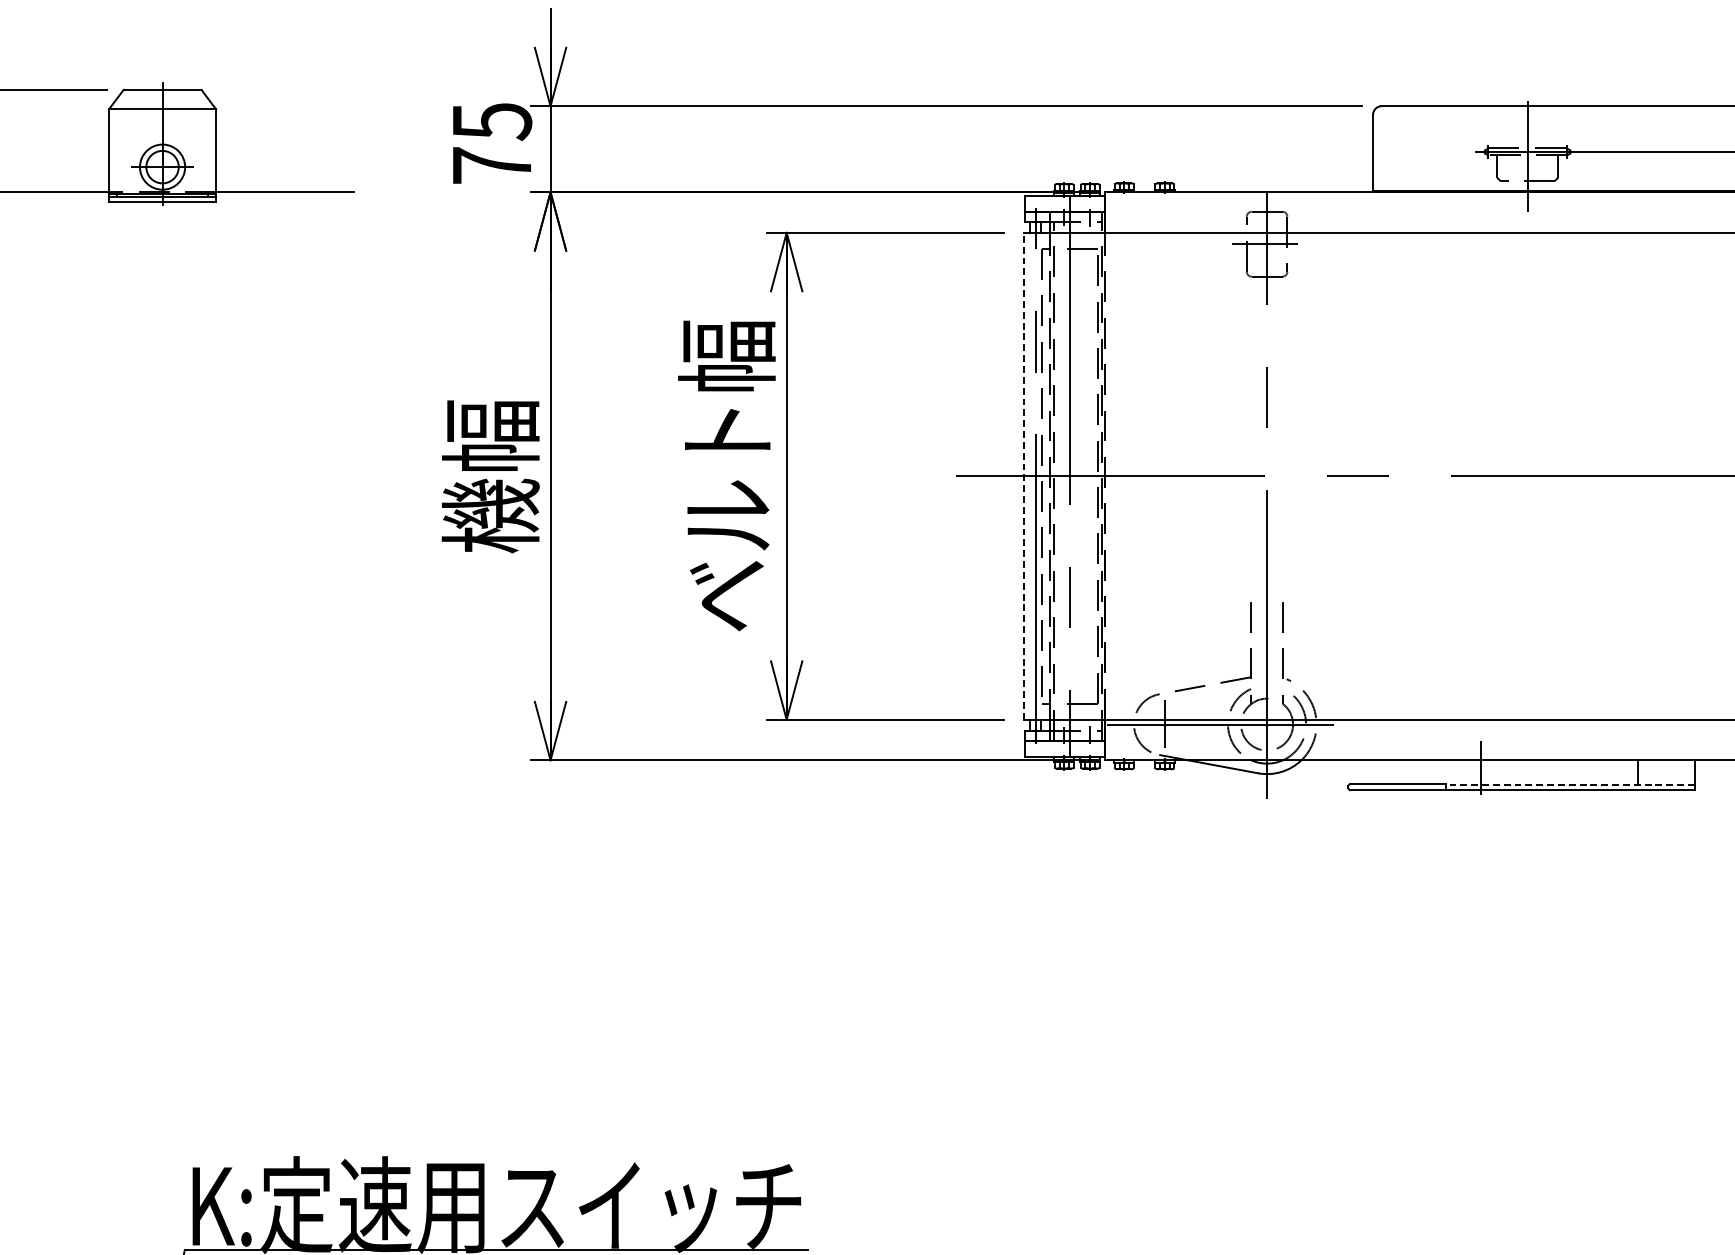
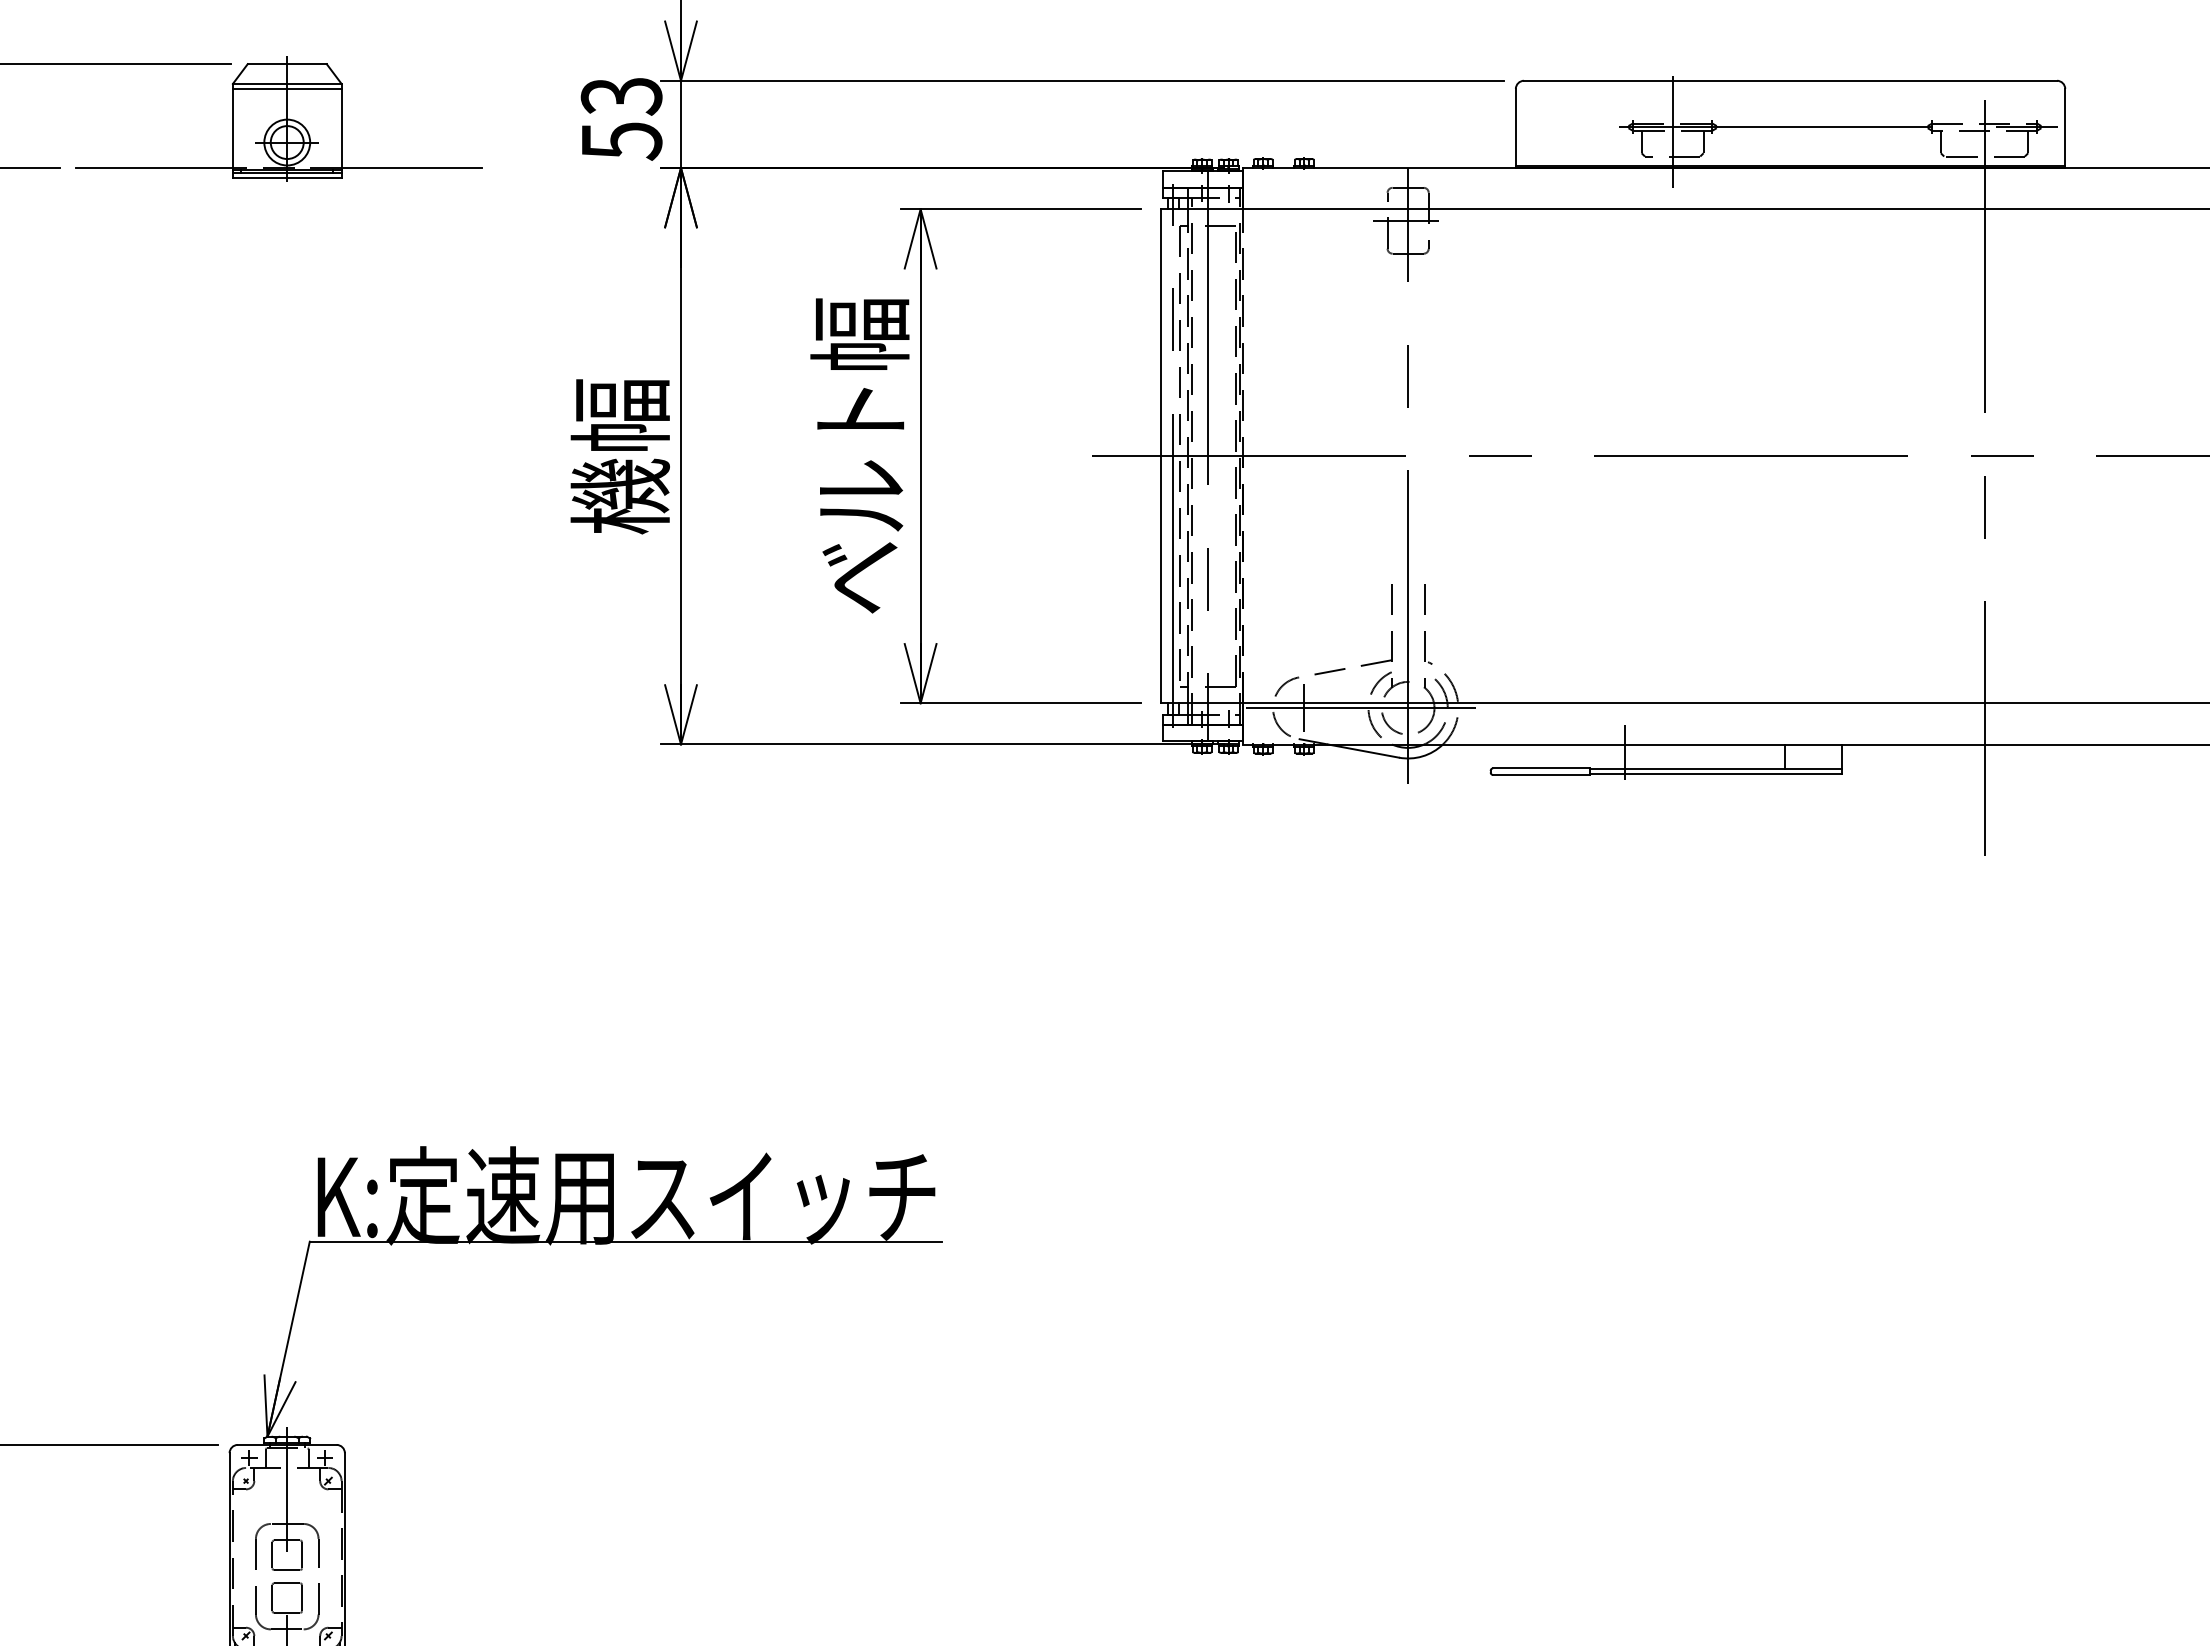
line: (161, 113) -> (286, 88), added
text: (491, 143) -> (621, 118), 75 -> 53
line: (1024, 475) -> (1161, 455), dashed -> solid
line: (1569, 784) -> (1715, 769), dashed -> solid

